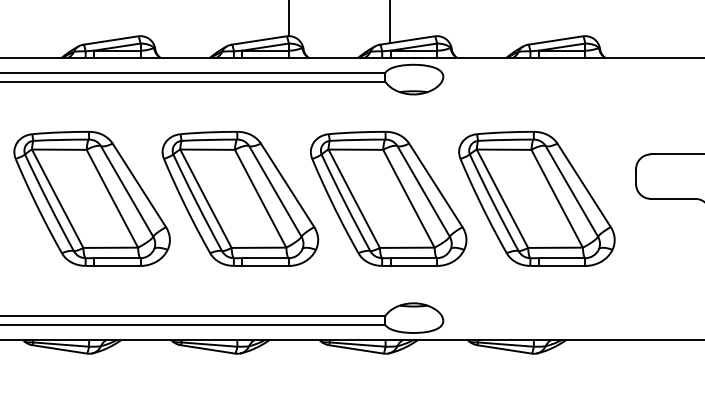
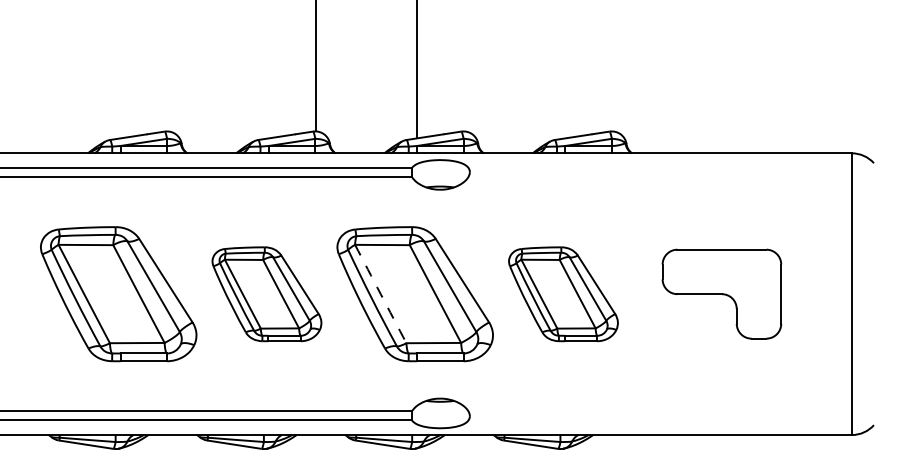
part: (239, 199) -> (266, 294), size x0.7
arc: (353, 199) -> (380, 294), solid -> dashed
part: (536, 199) -> (563, 294), size x0.7

